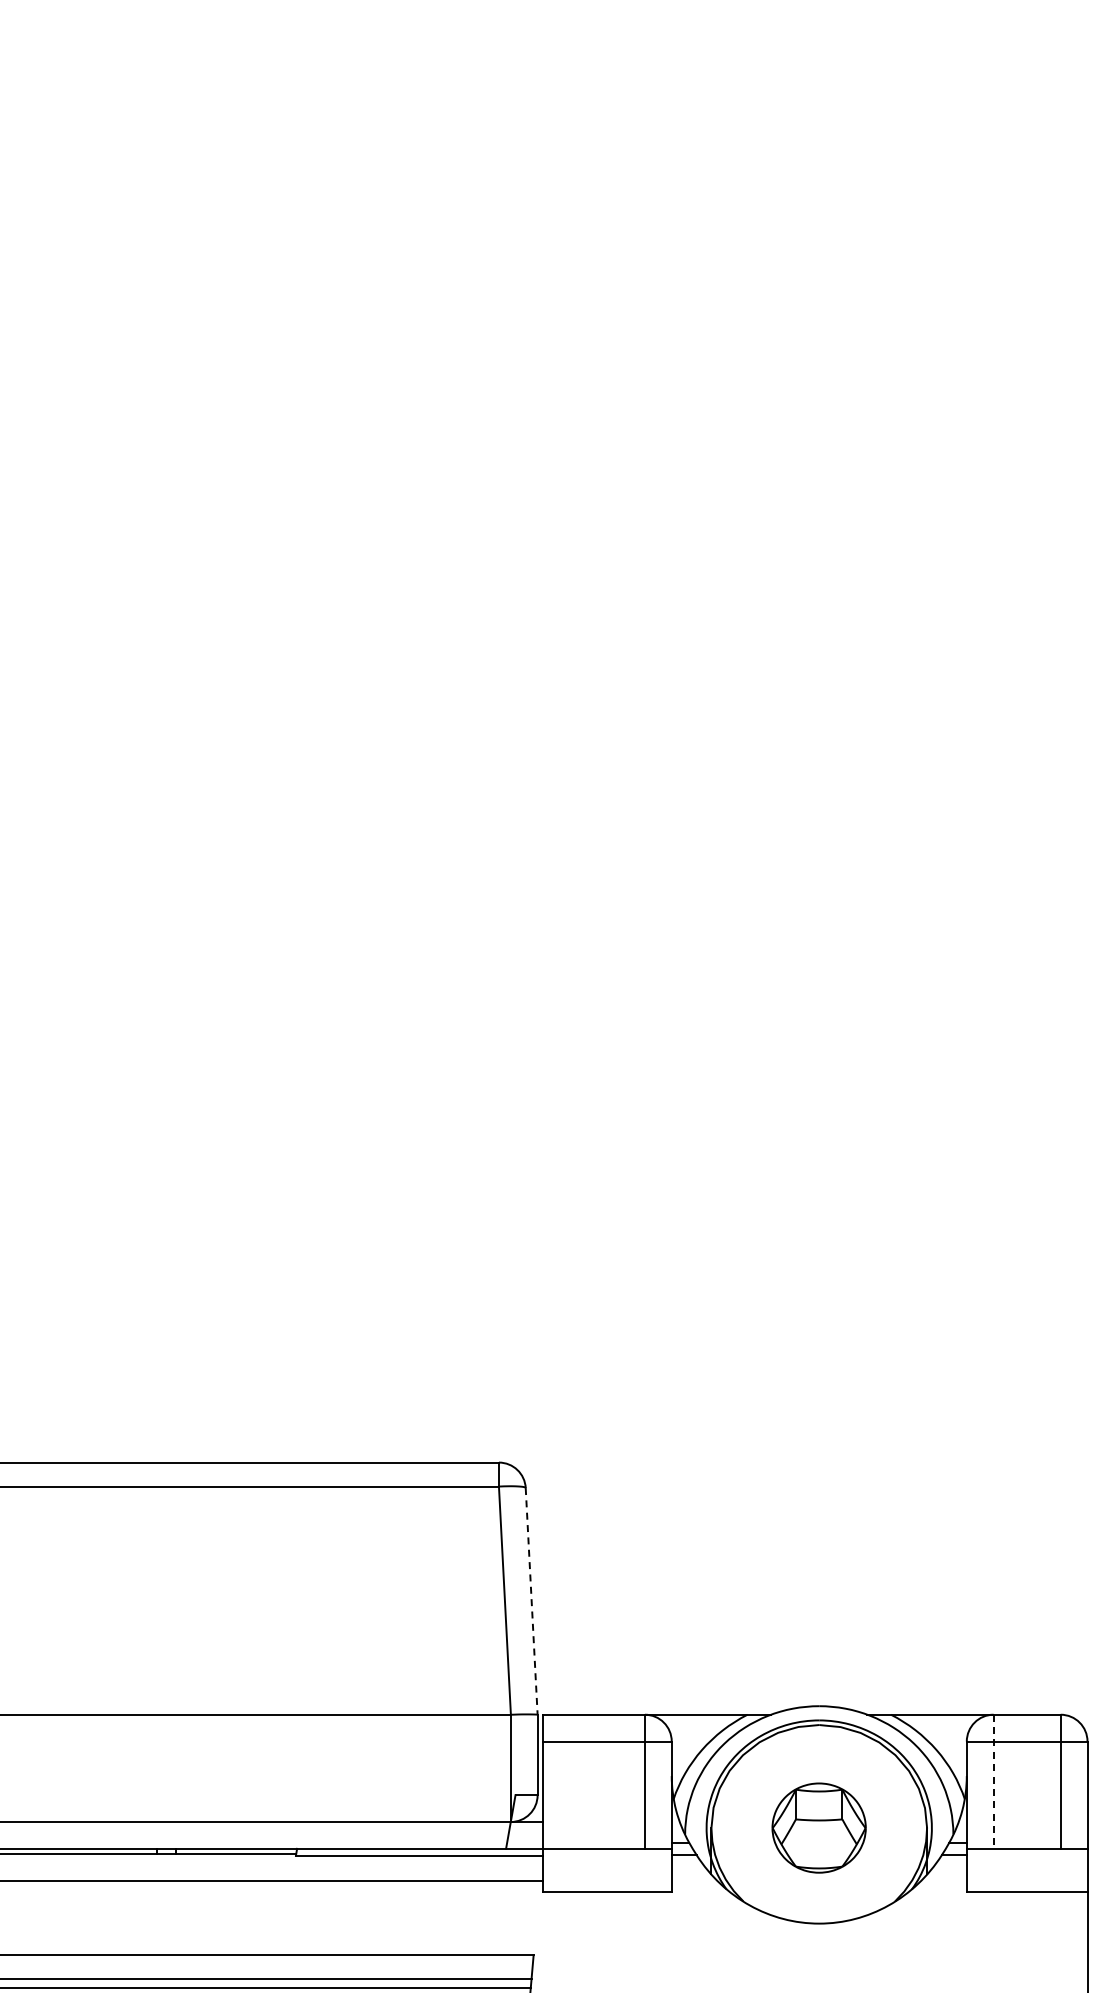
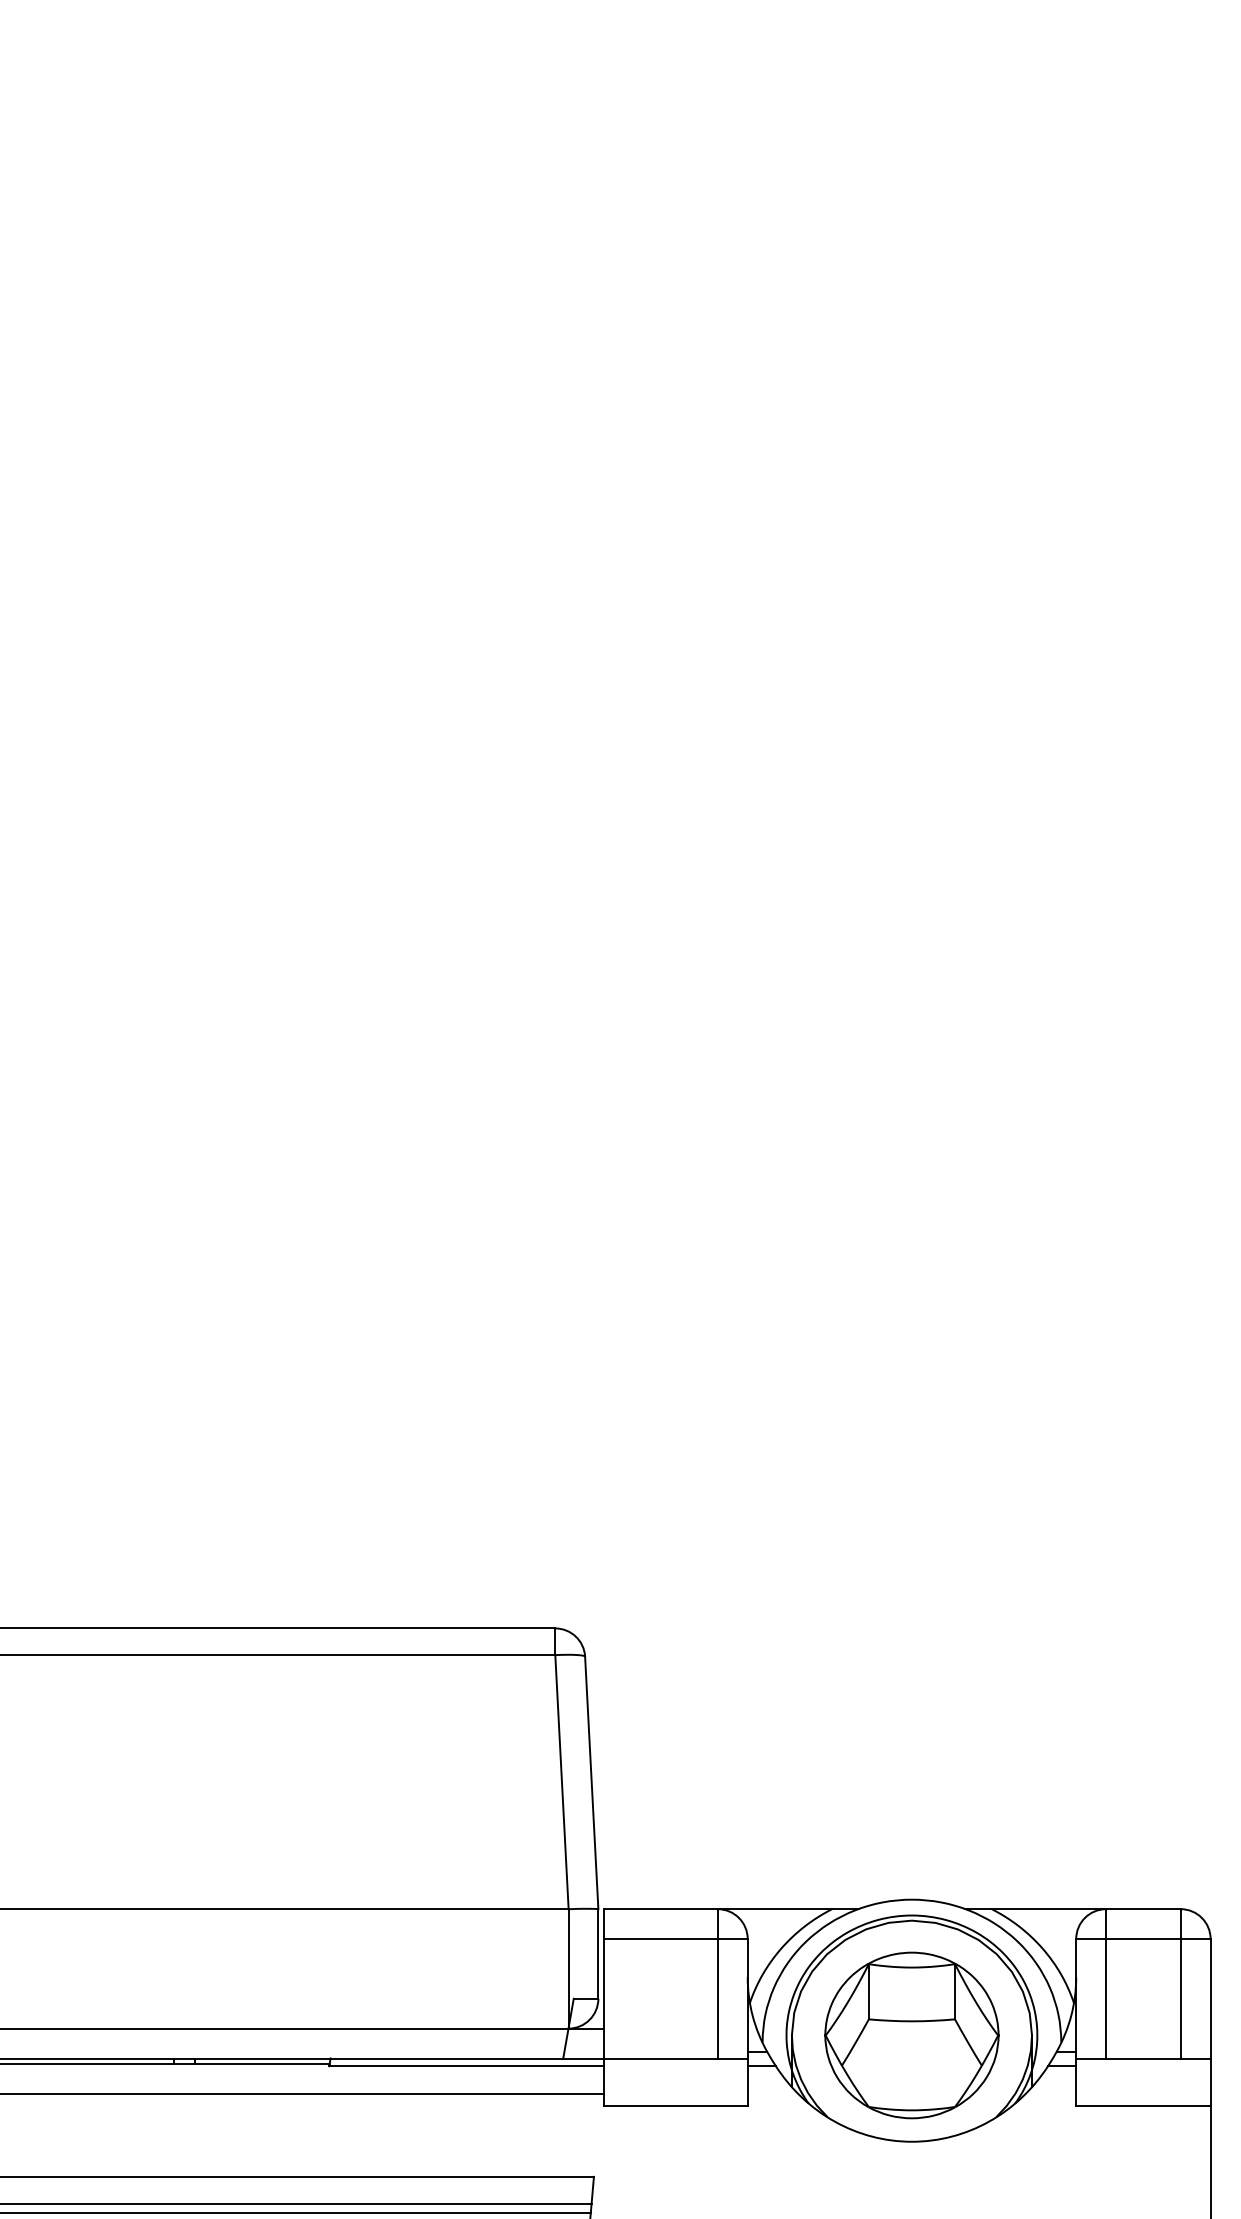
line: (531, 1601) -> (591, 1783), dashed -> solid
line: (993, 1782) -> (1105, 1984), dashed -> solid
part: (818, 1827) -> (911, 2034), size x1.67

